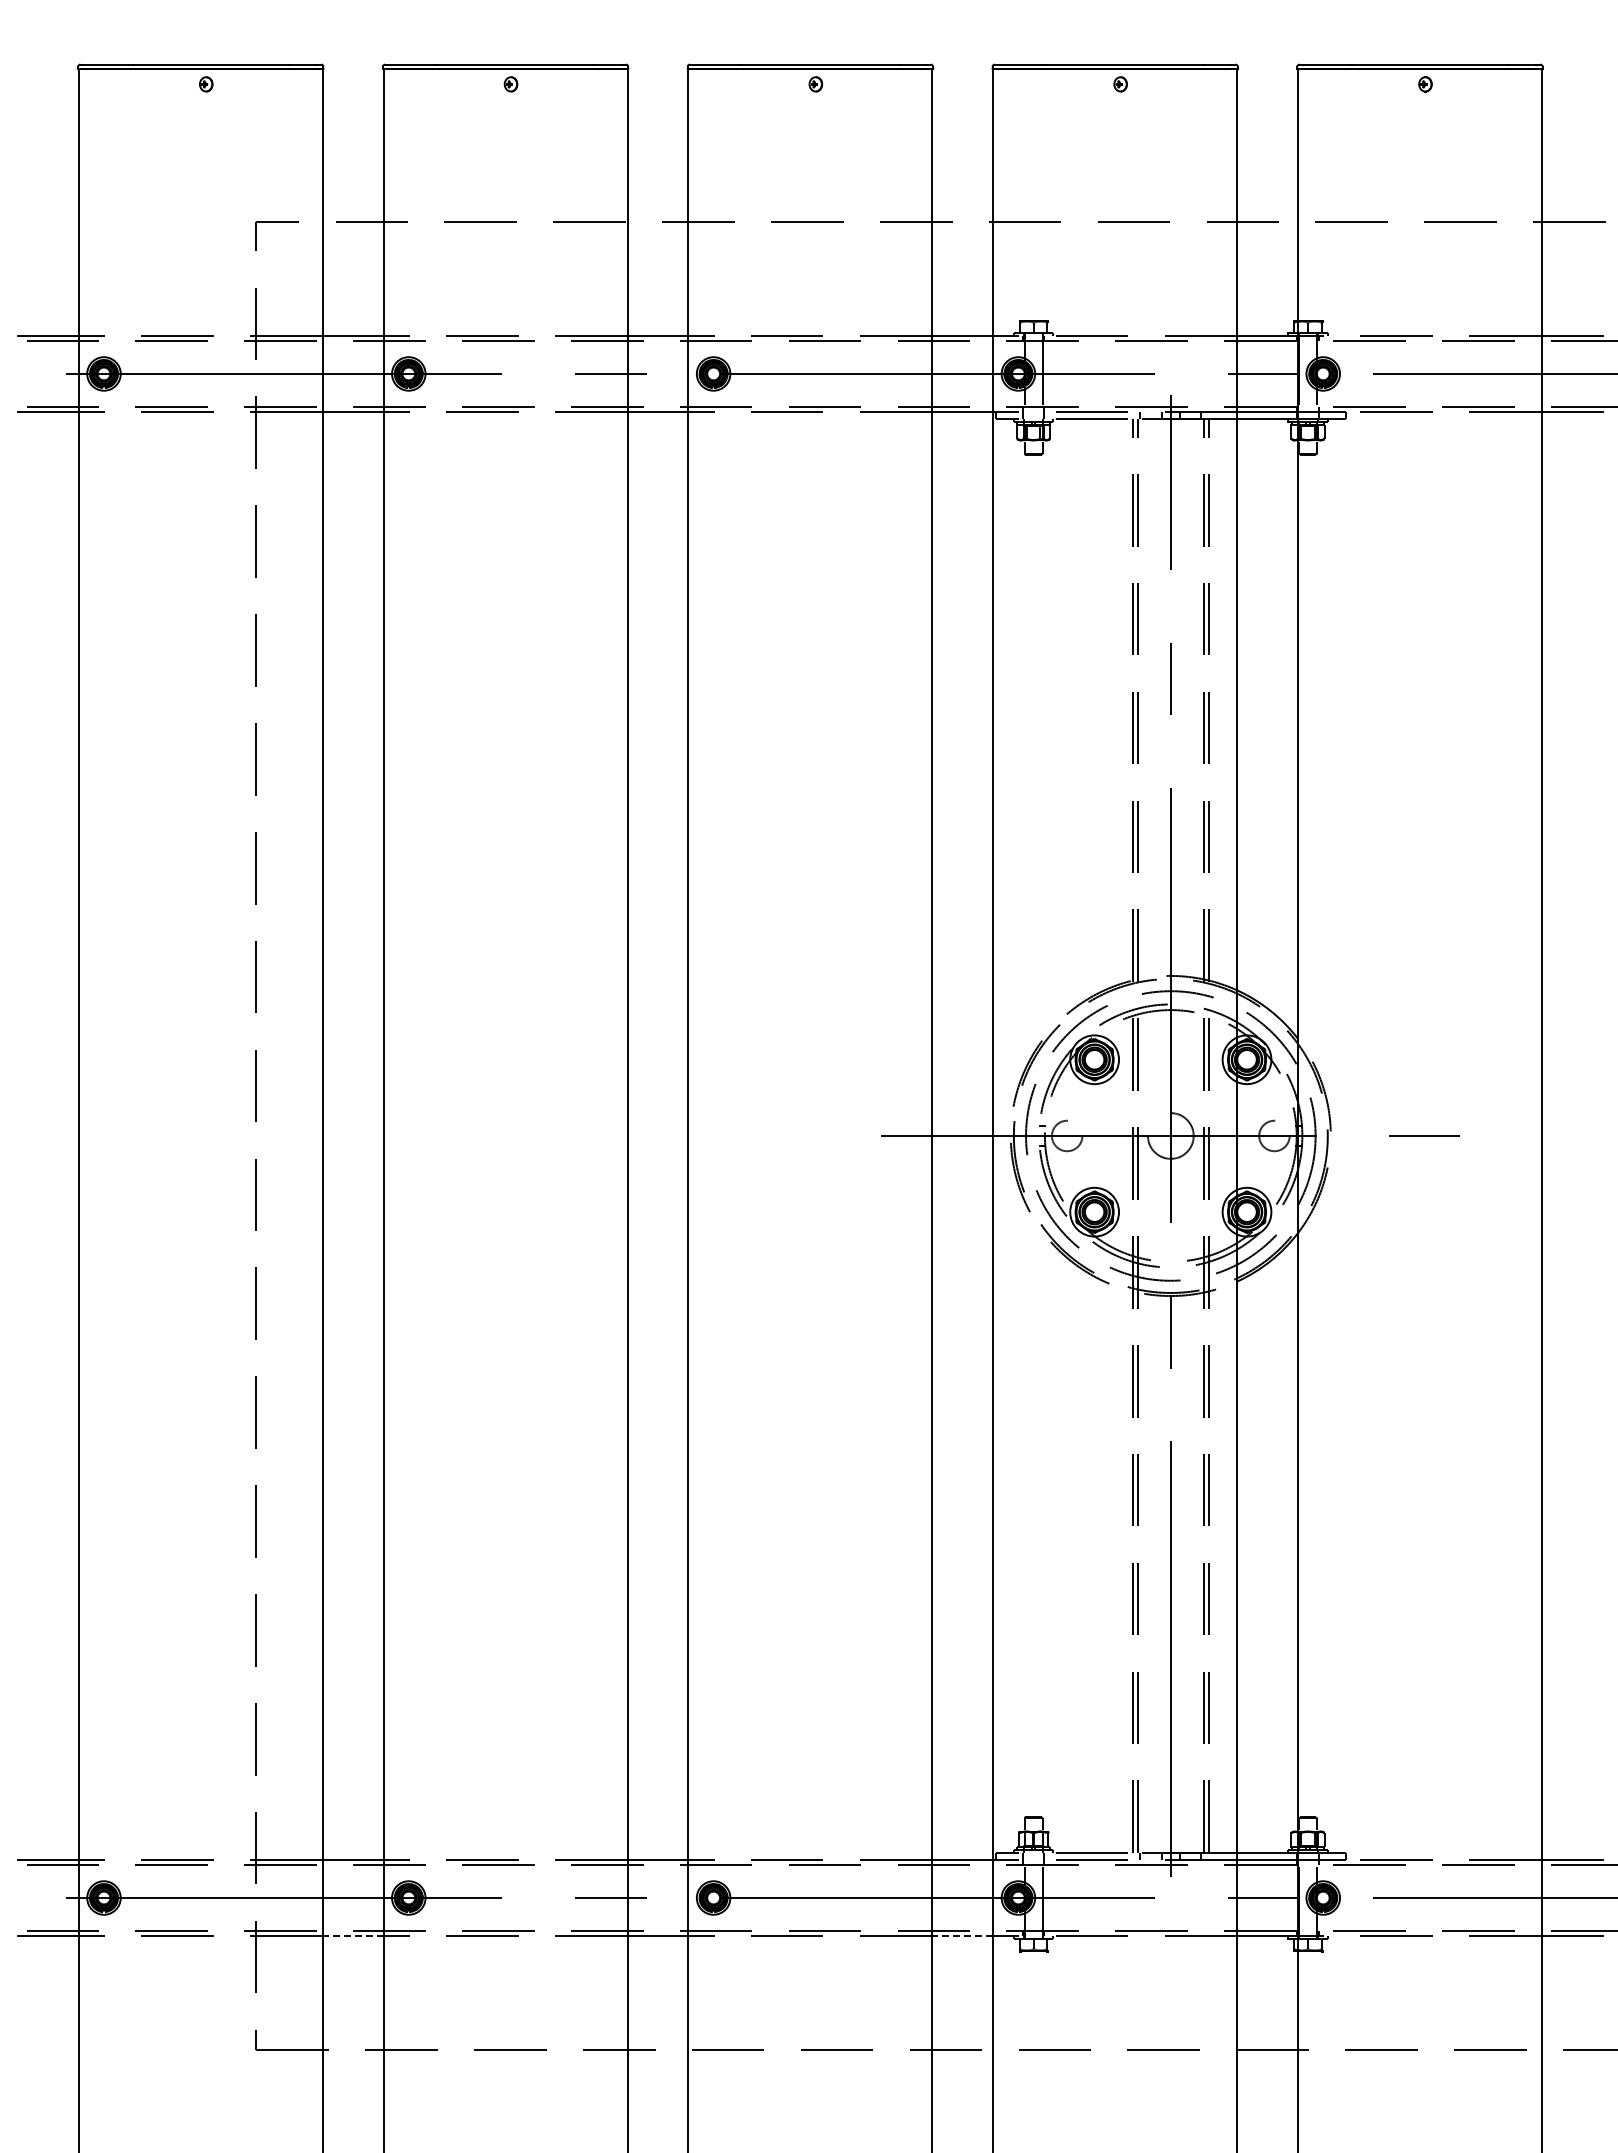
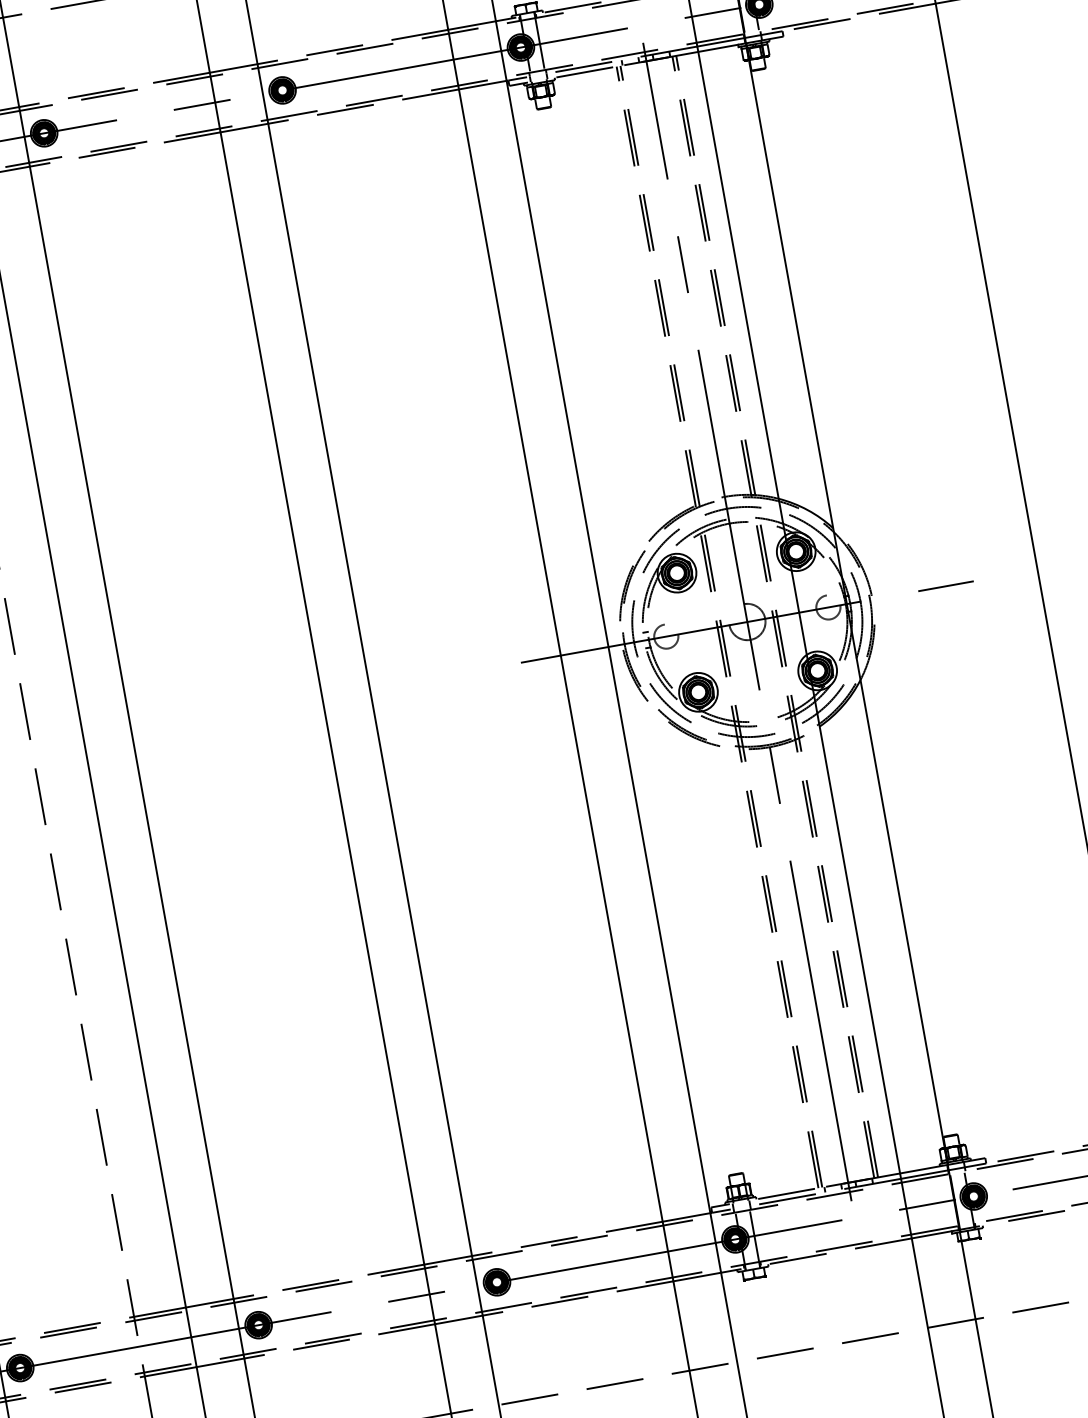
line: (352, 1936) -> (220, 1363), dashed -> solid
line: (962, 1936) -> (697, 1277), dashed -> solid

